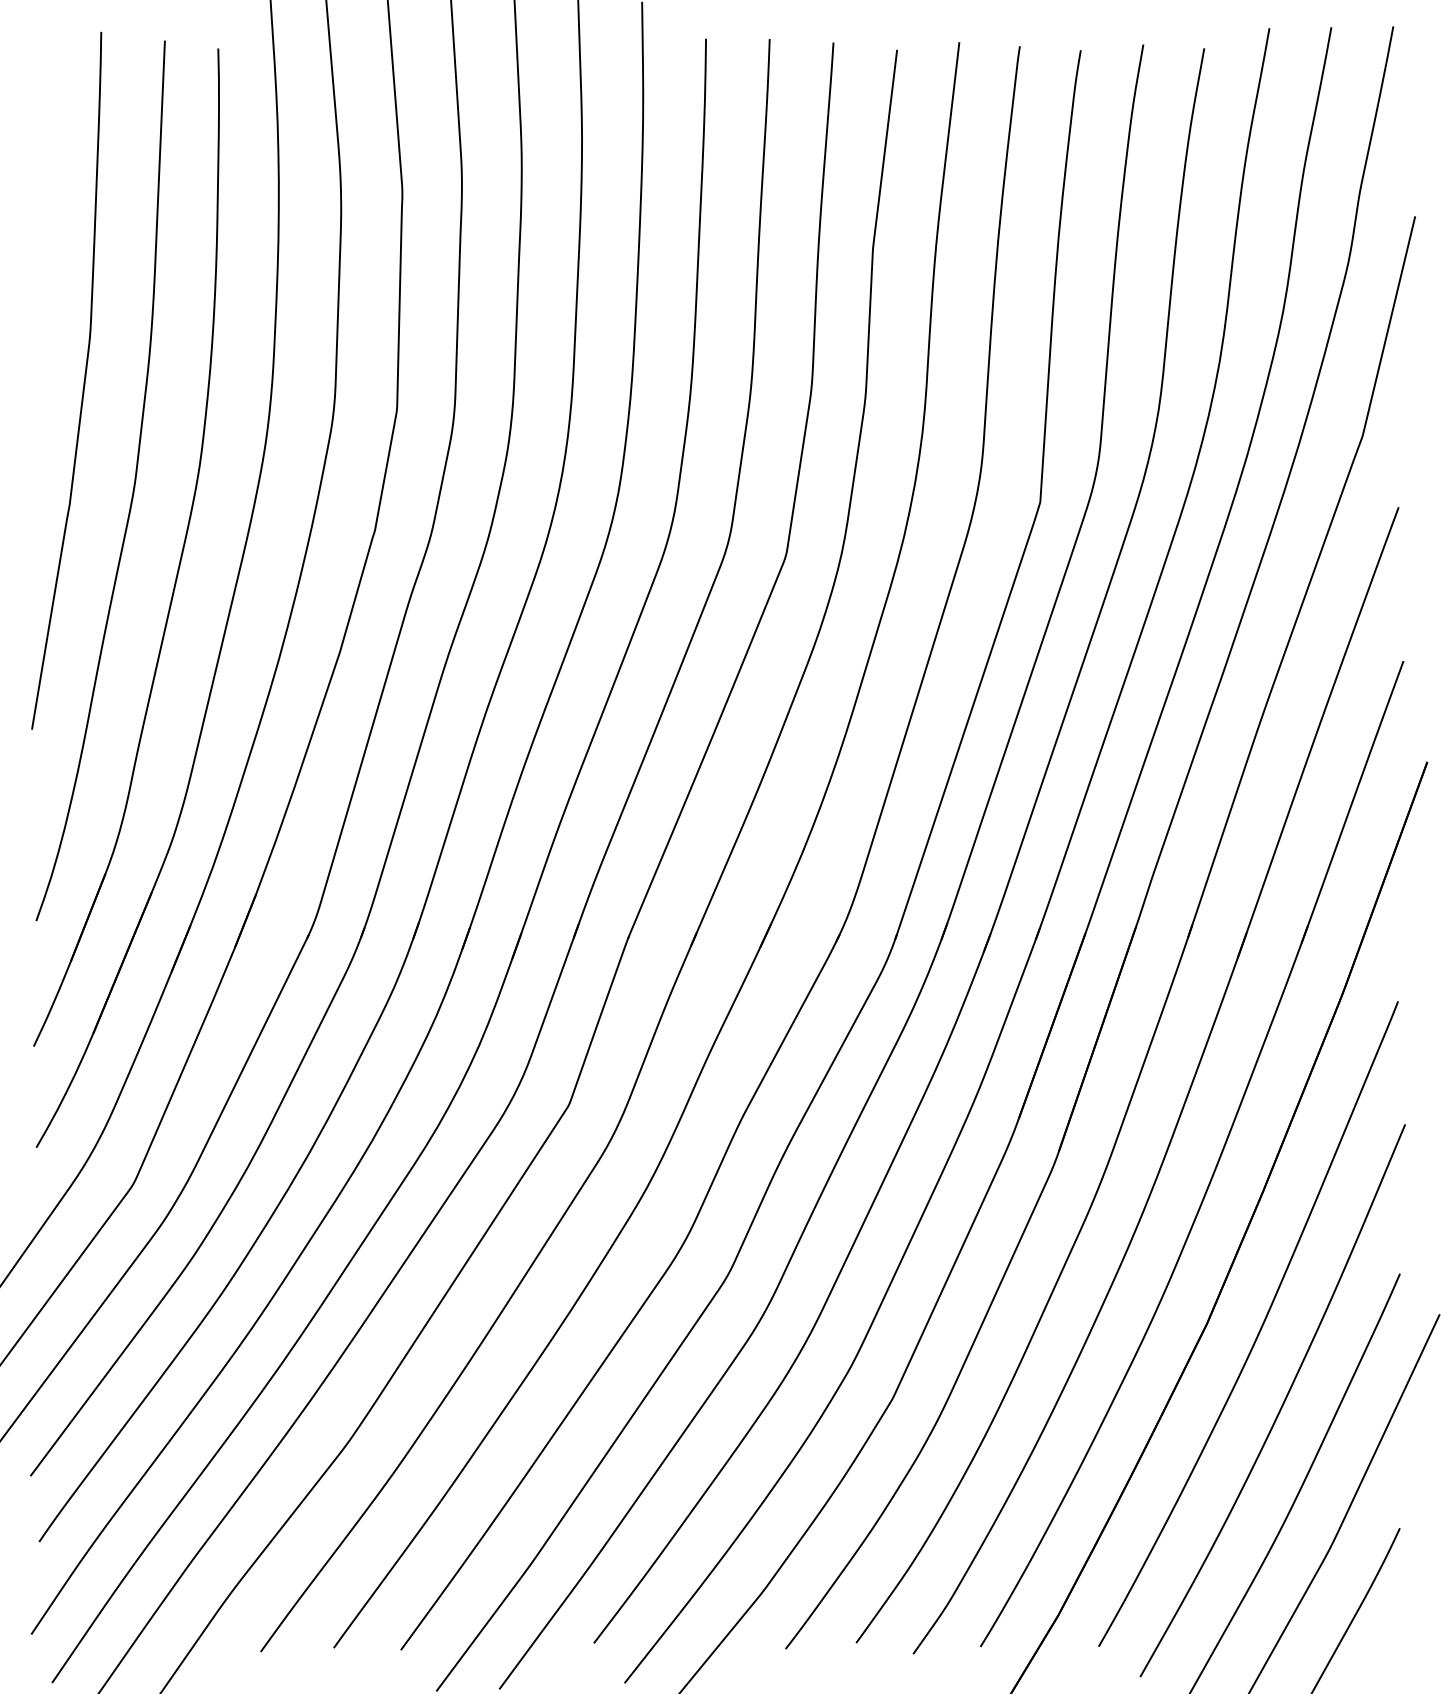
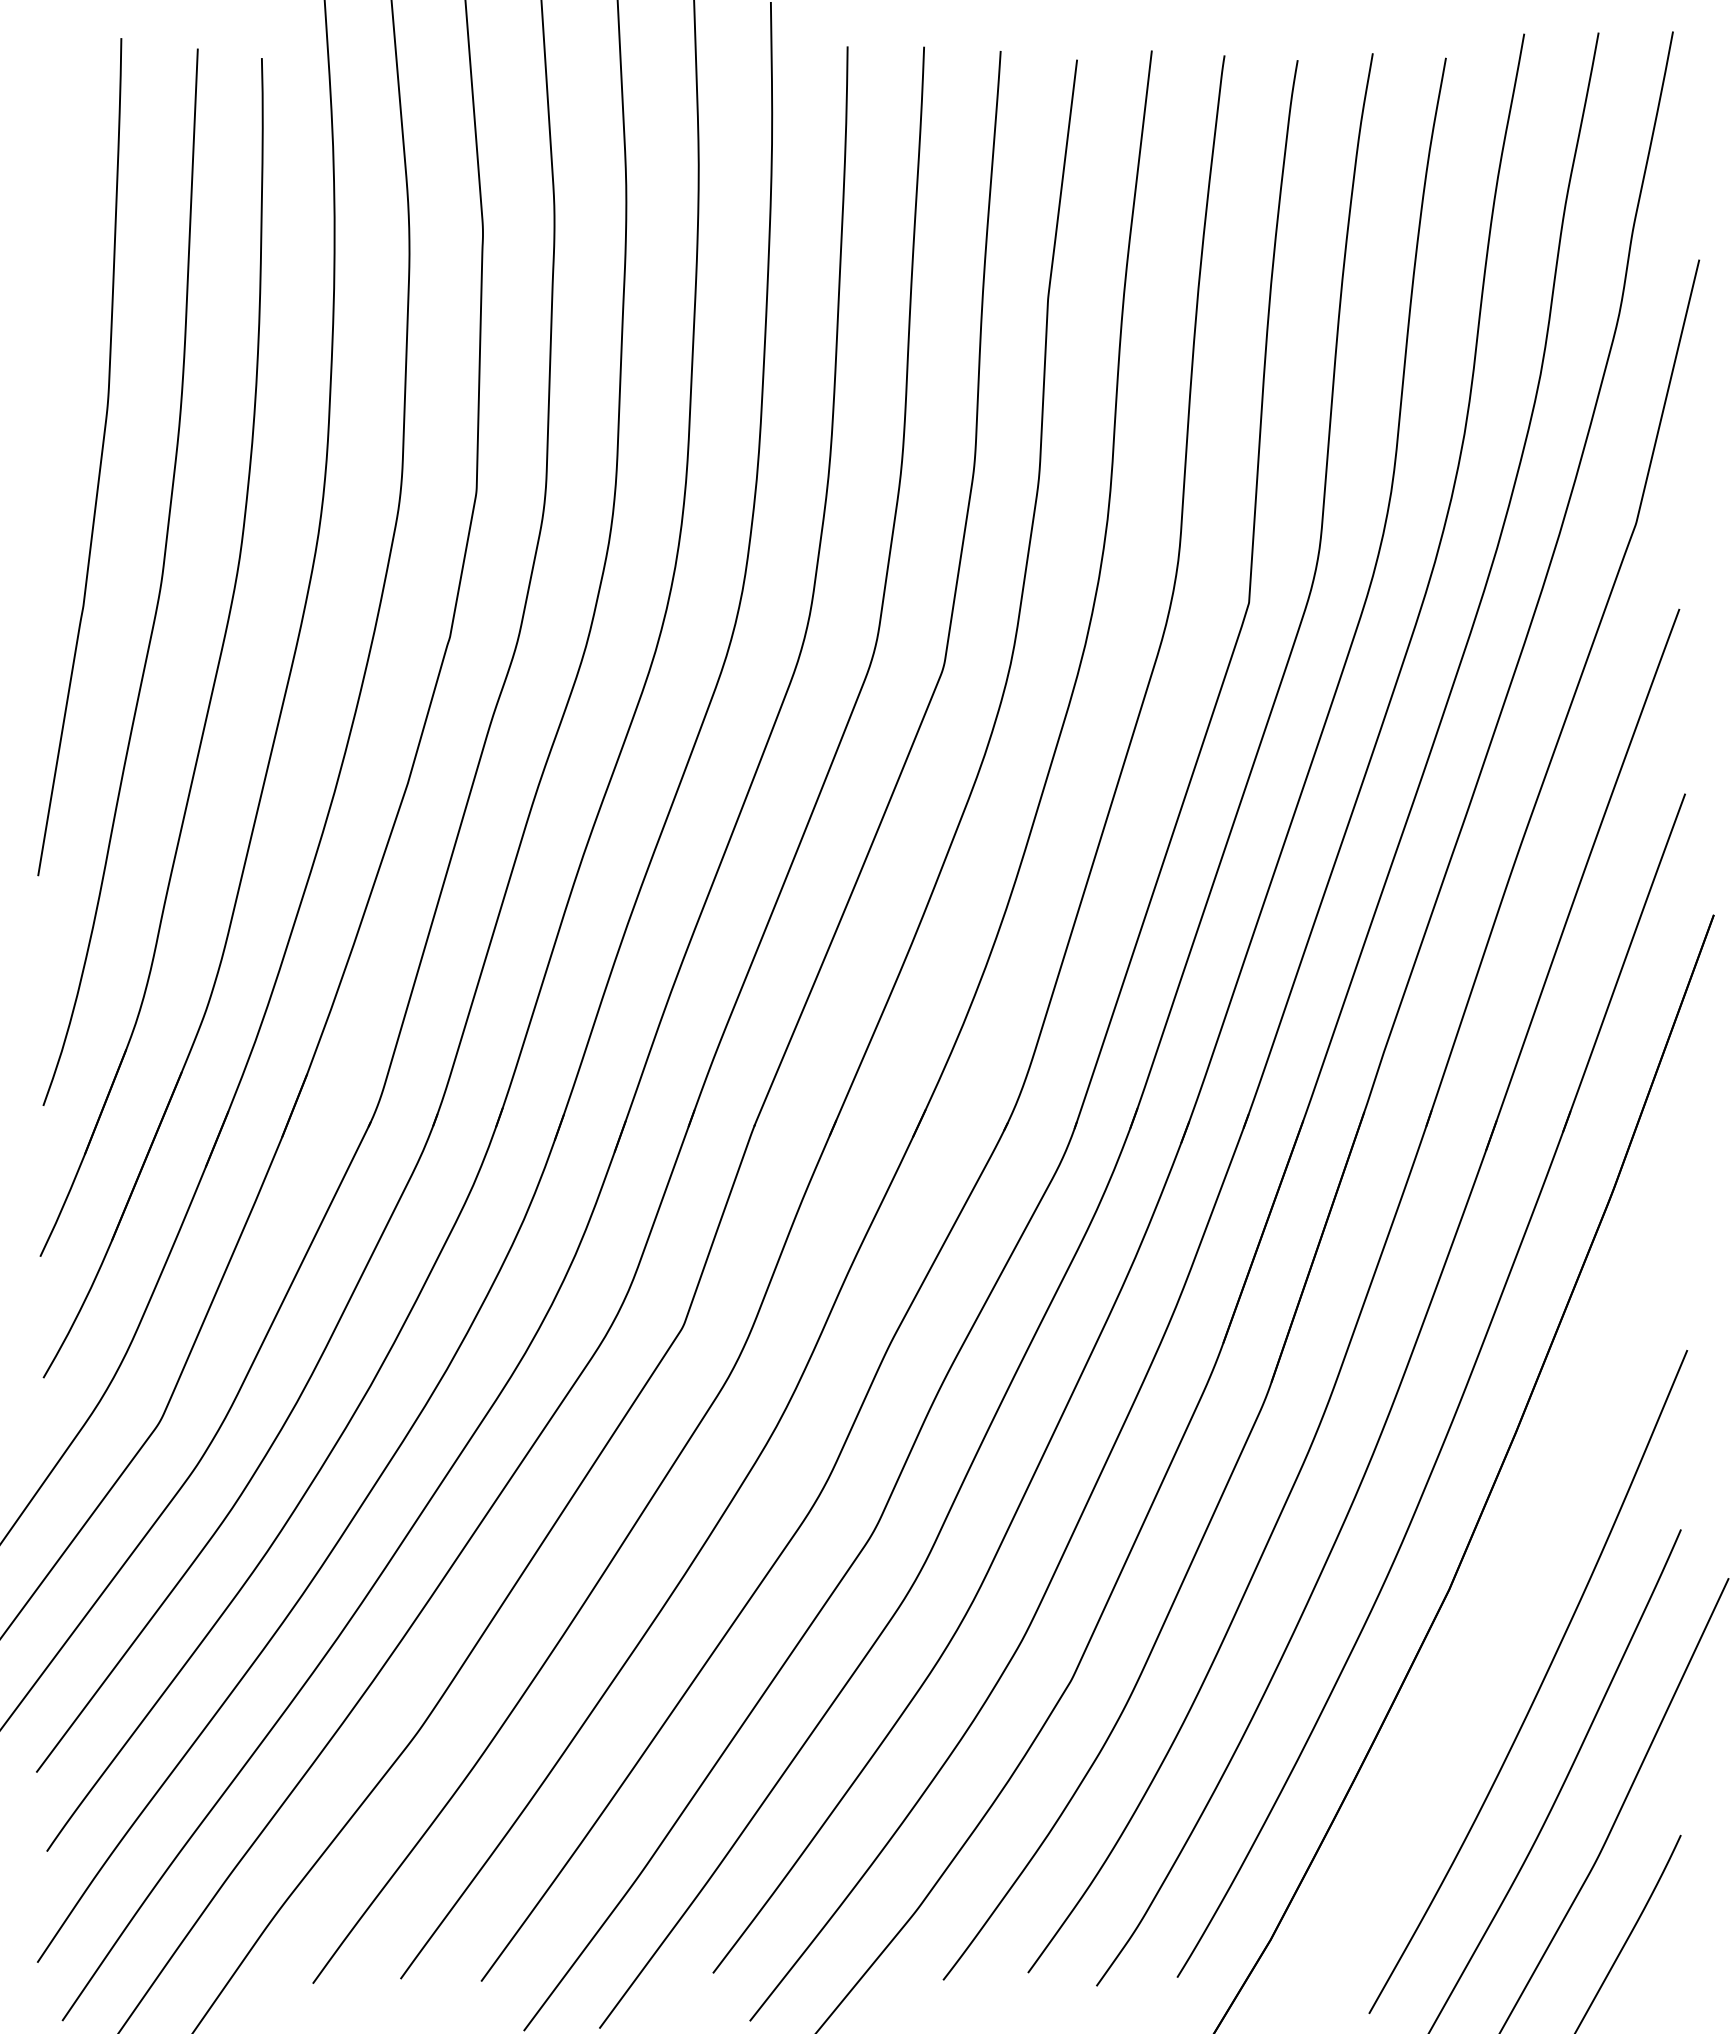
curve: (1259, 1329) -> (1512, 1596), removed

